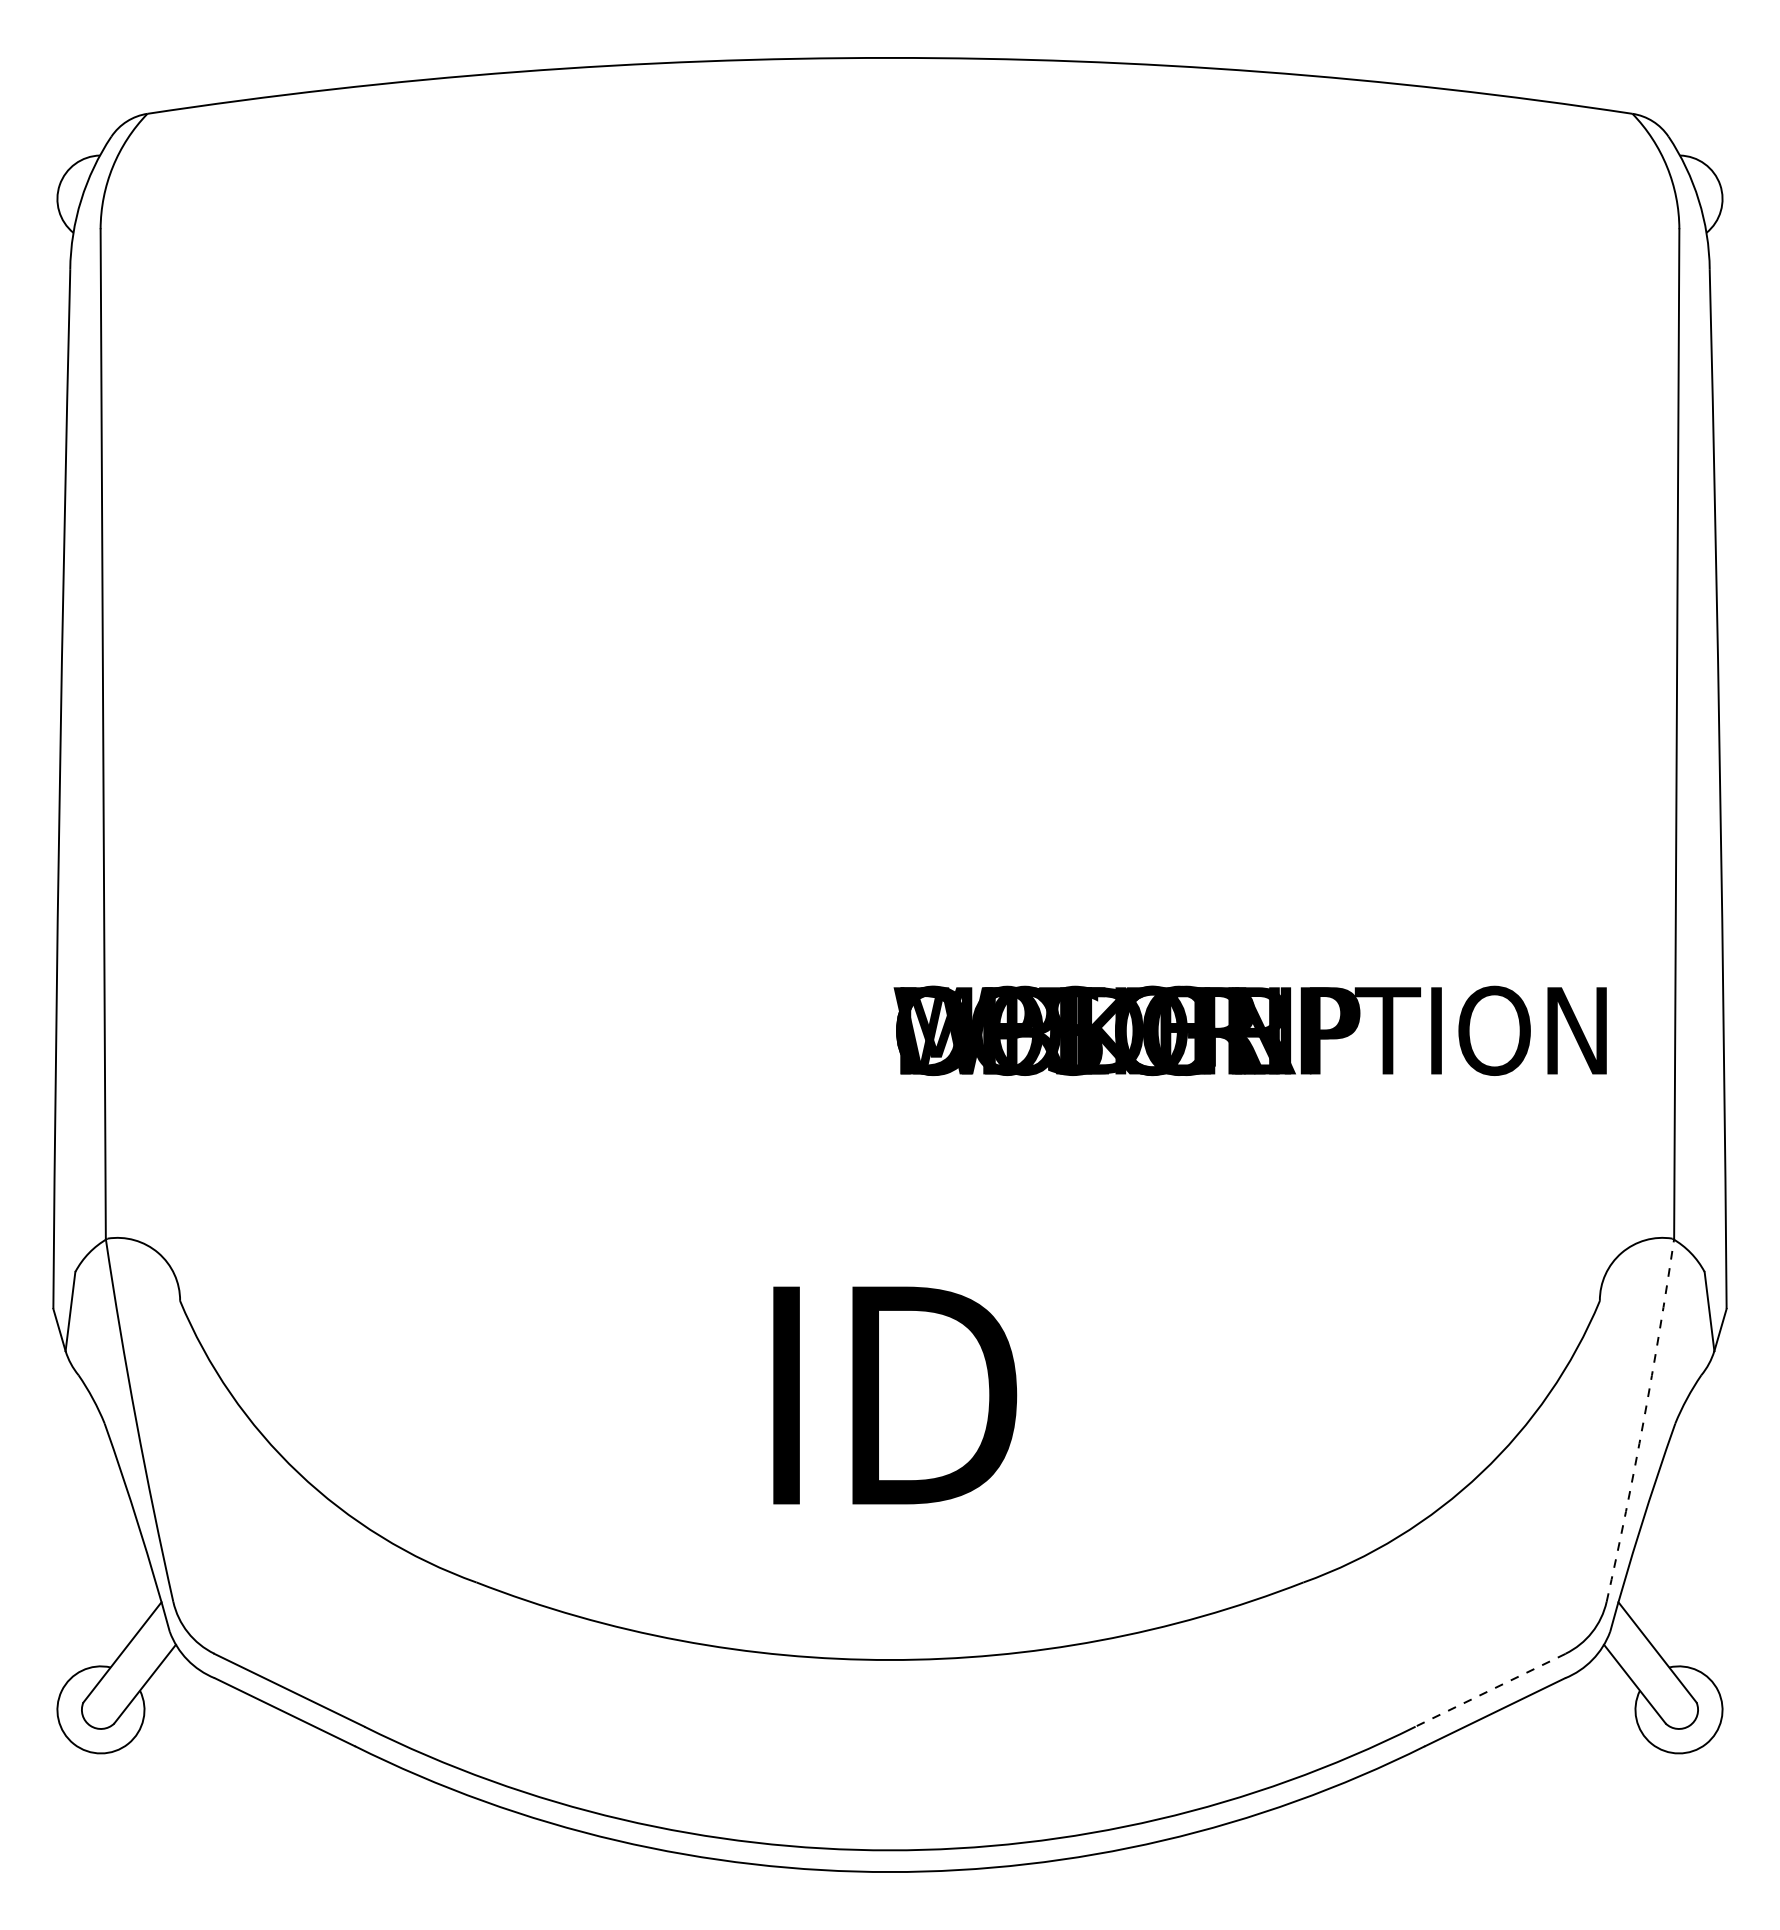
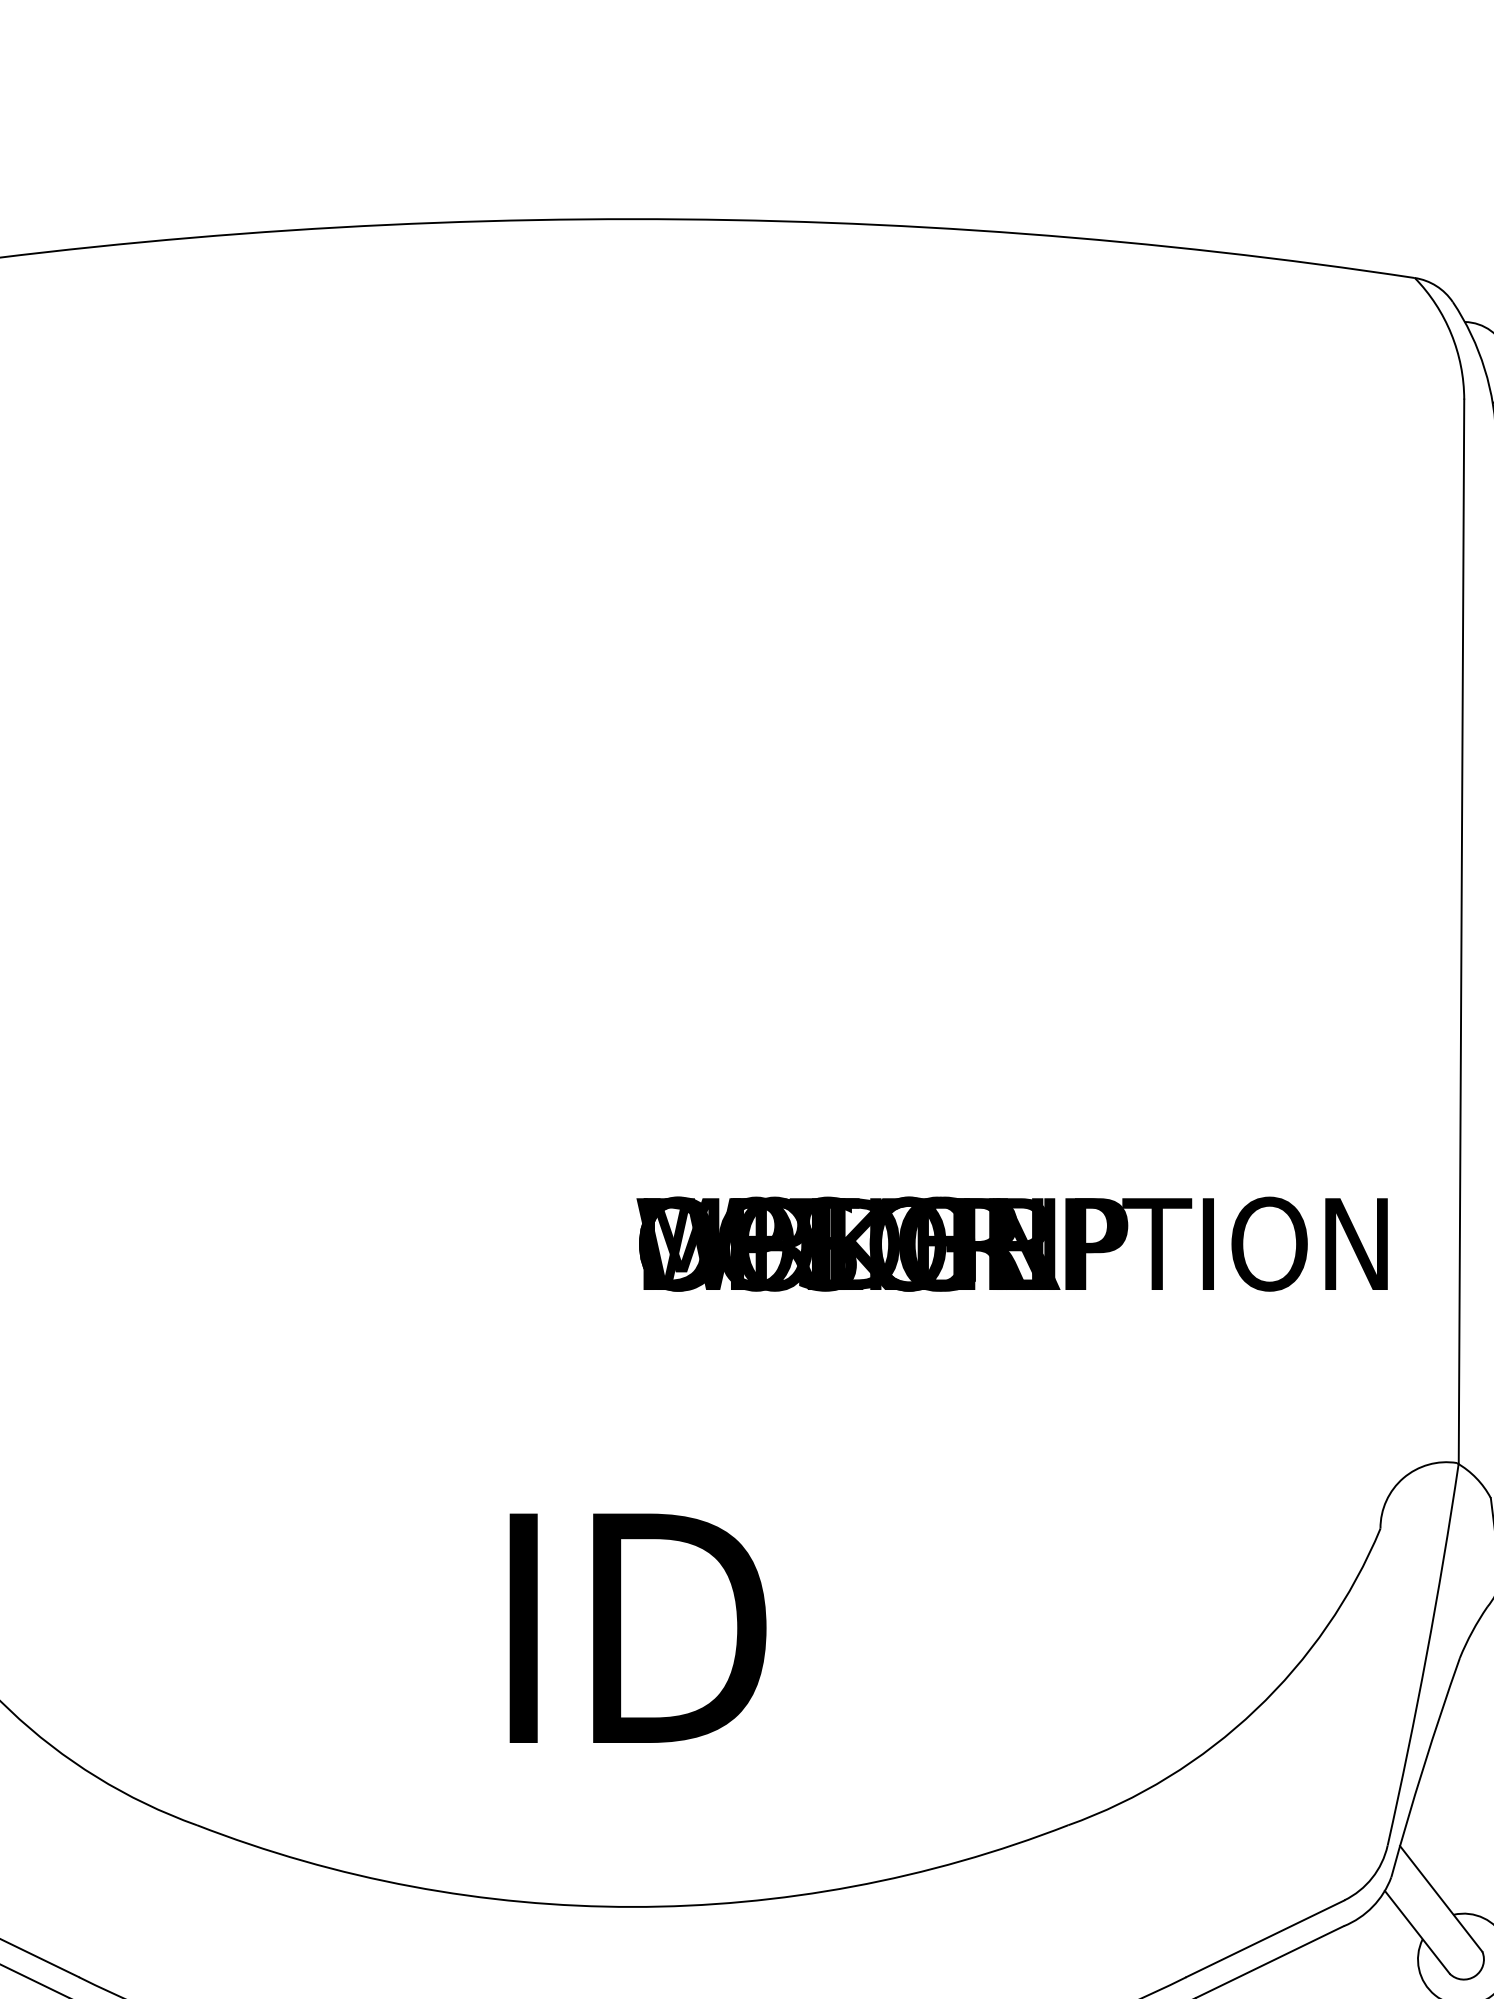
arc: (1643, 1421) -> (1426, 1655), dashed -> solid
line: (1490, 1690) -> (1265, 1939), dashed -> solid

